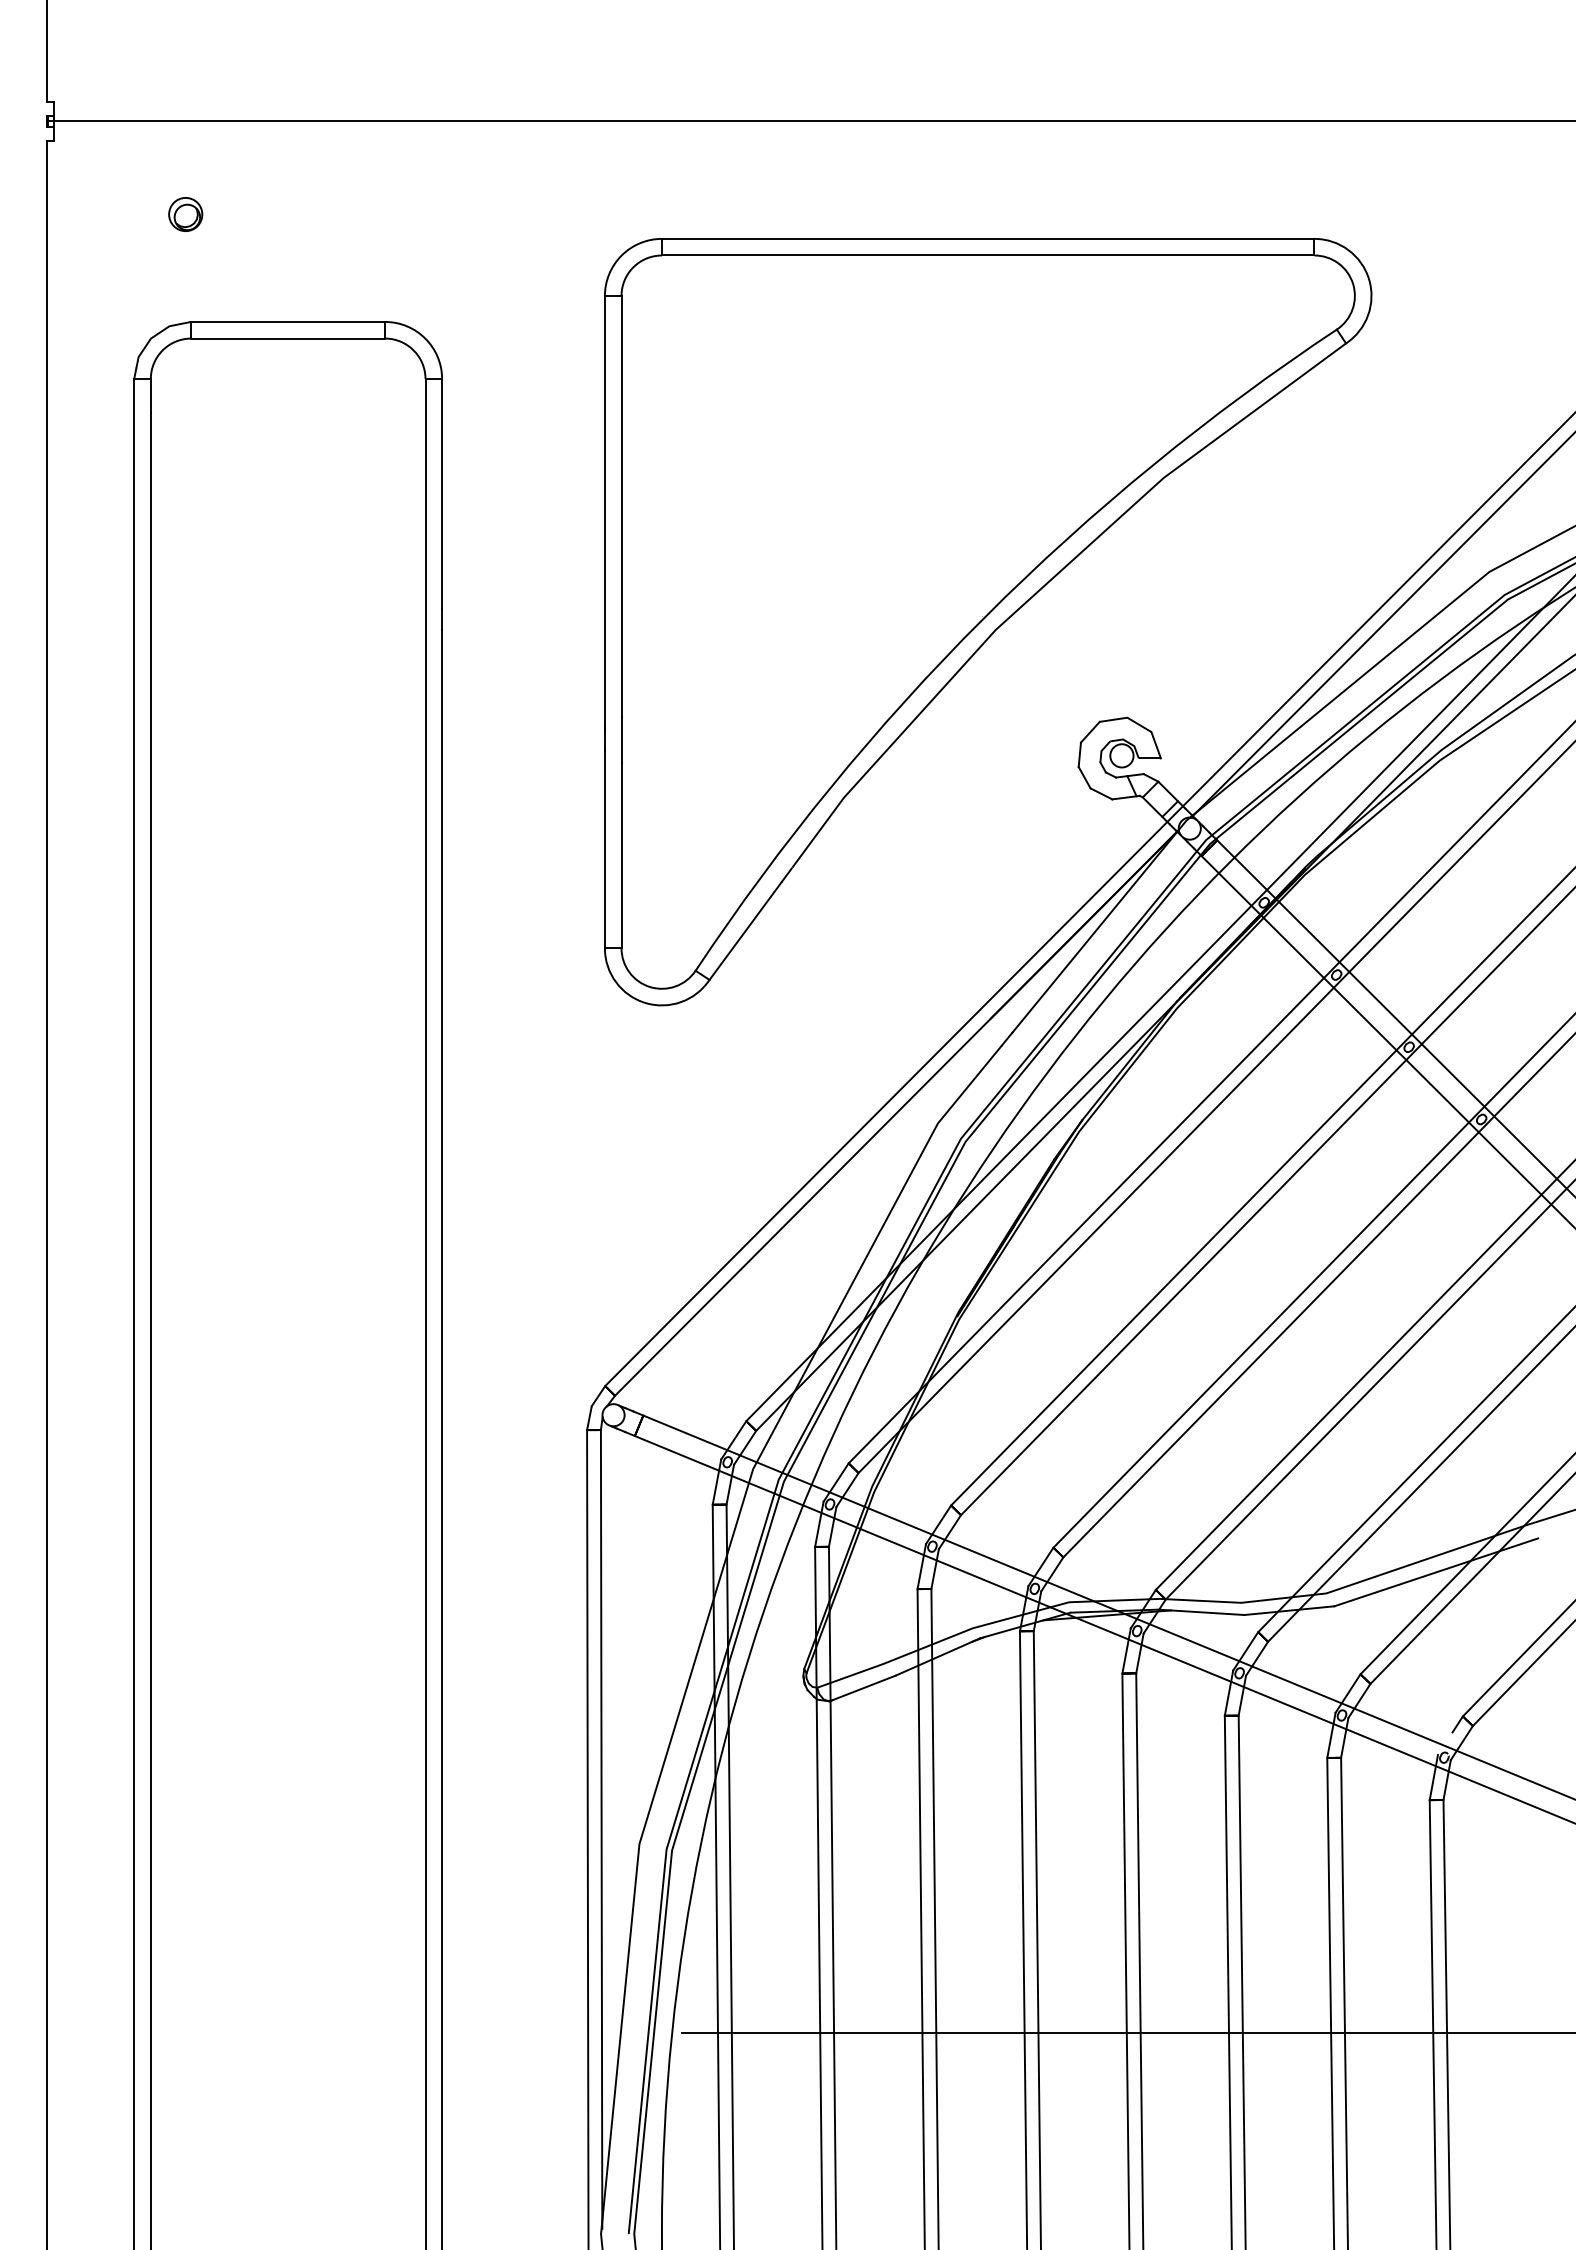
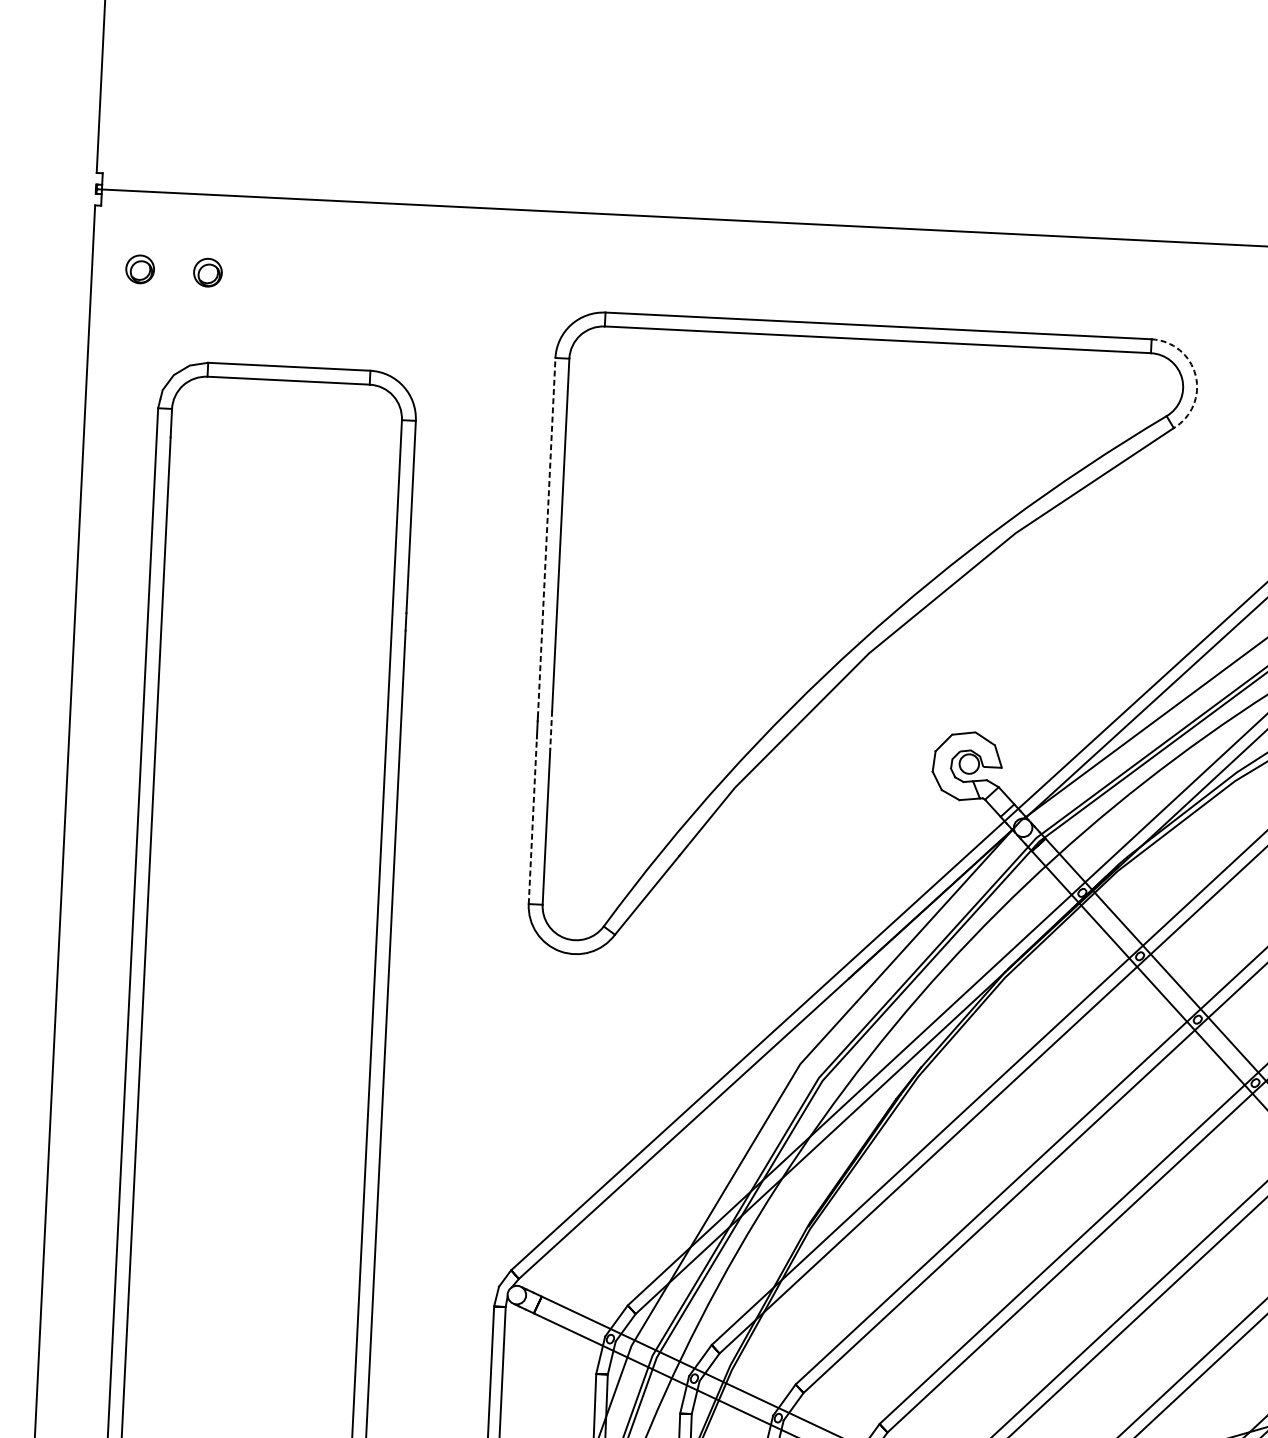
part: (104, 214) -> (140, 269), added
arc: (1369, 279) -> (1196, 375), solid -> dashed
line: (604, 510) -> (546, 537), solid -> dashed
line: (621, 740) -> (551, 730), solid -> dashed
line: (604, 849) -> (532, 821), solid -> dashed

